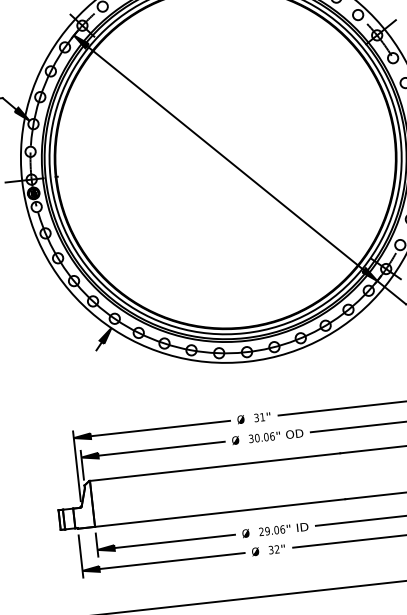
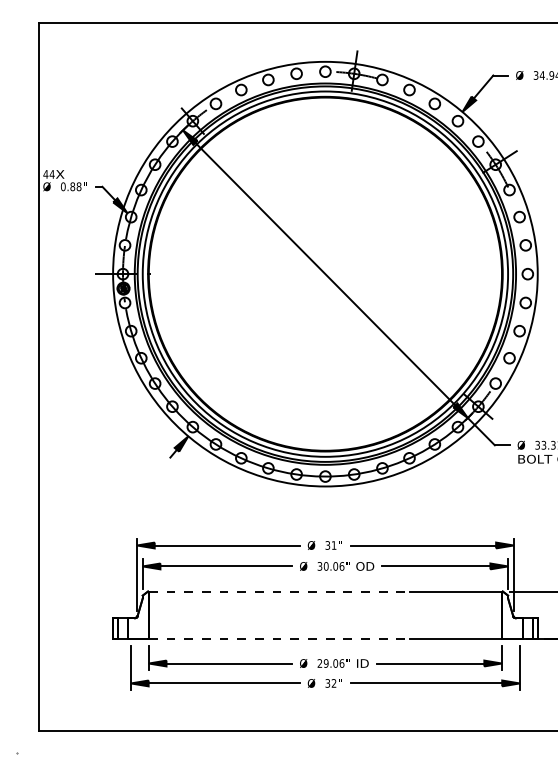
line: (215, 467) -> (279, 591), solid -> dashed
line: (220, 513) -> (279, 639), solid -> dashed

